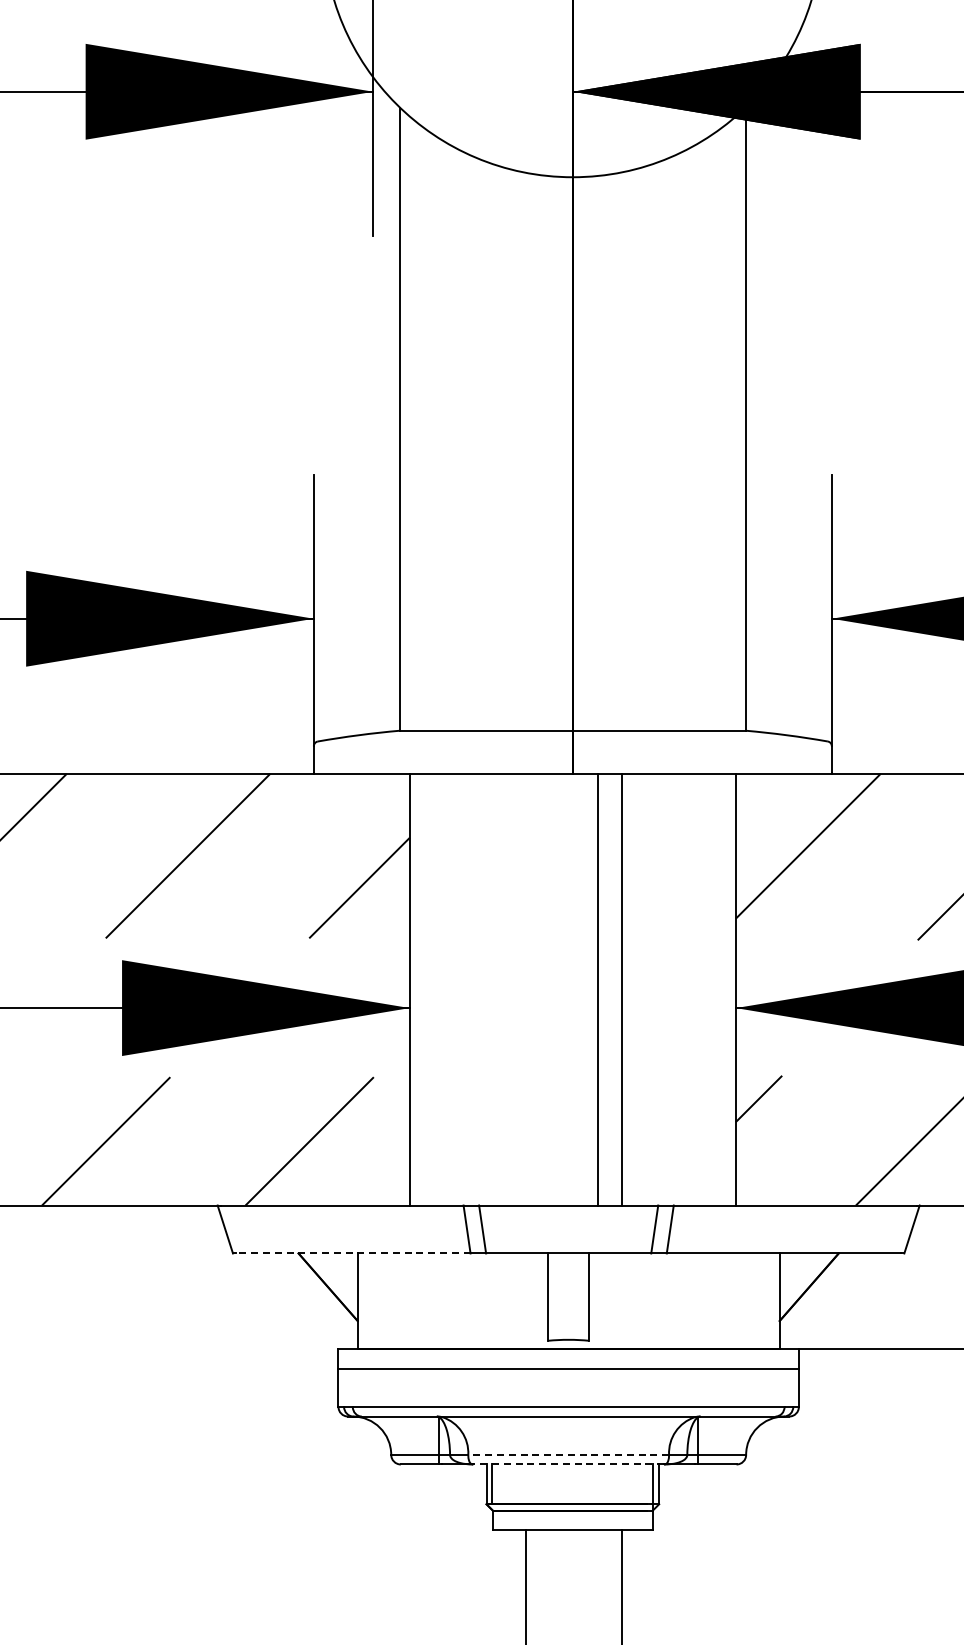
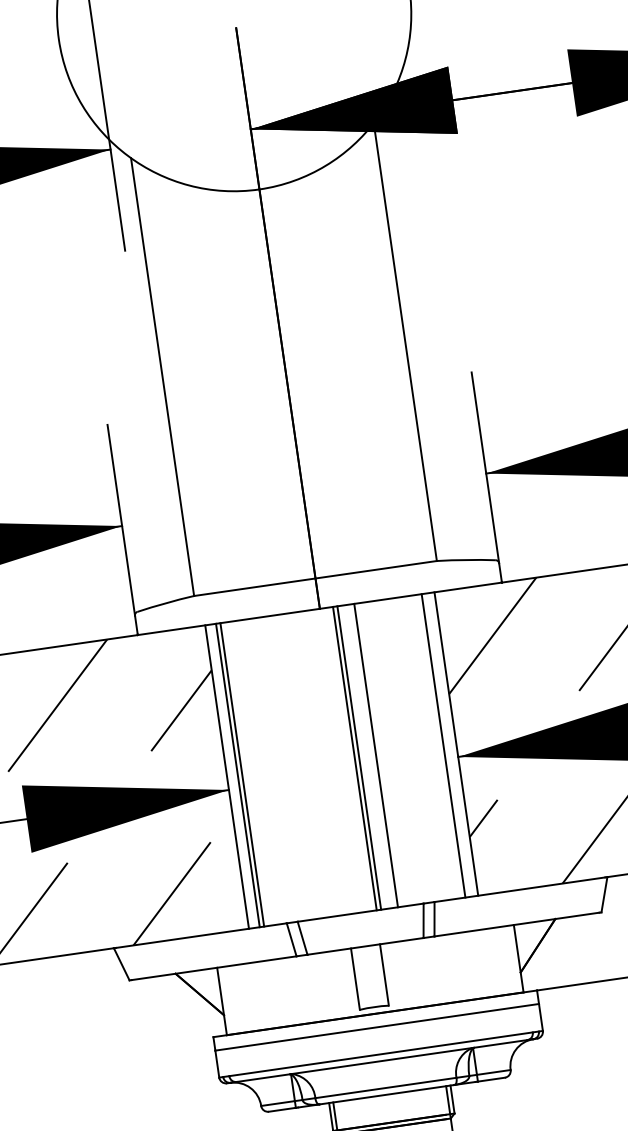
line: (425, 989) -> (238, 775), added
line: (431, 989) -> (242, 774), added
line: (591, 989) -> (354, 758), added
line: (717, 989) -> (443, 745), added
line: (352, 1253) -> (213, 968), dashed -> solid
line: (568, 1454) -> (385, 1087), dashed -> solid
line: (568, 1464) -> (386, 1094), dashed -> solid

